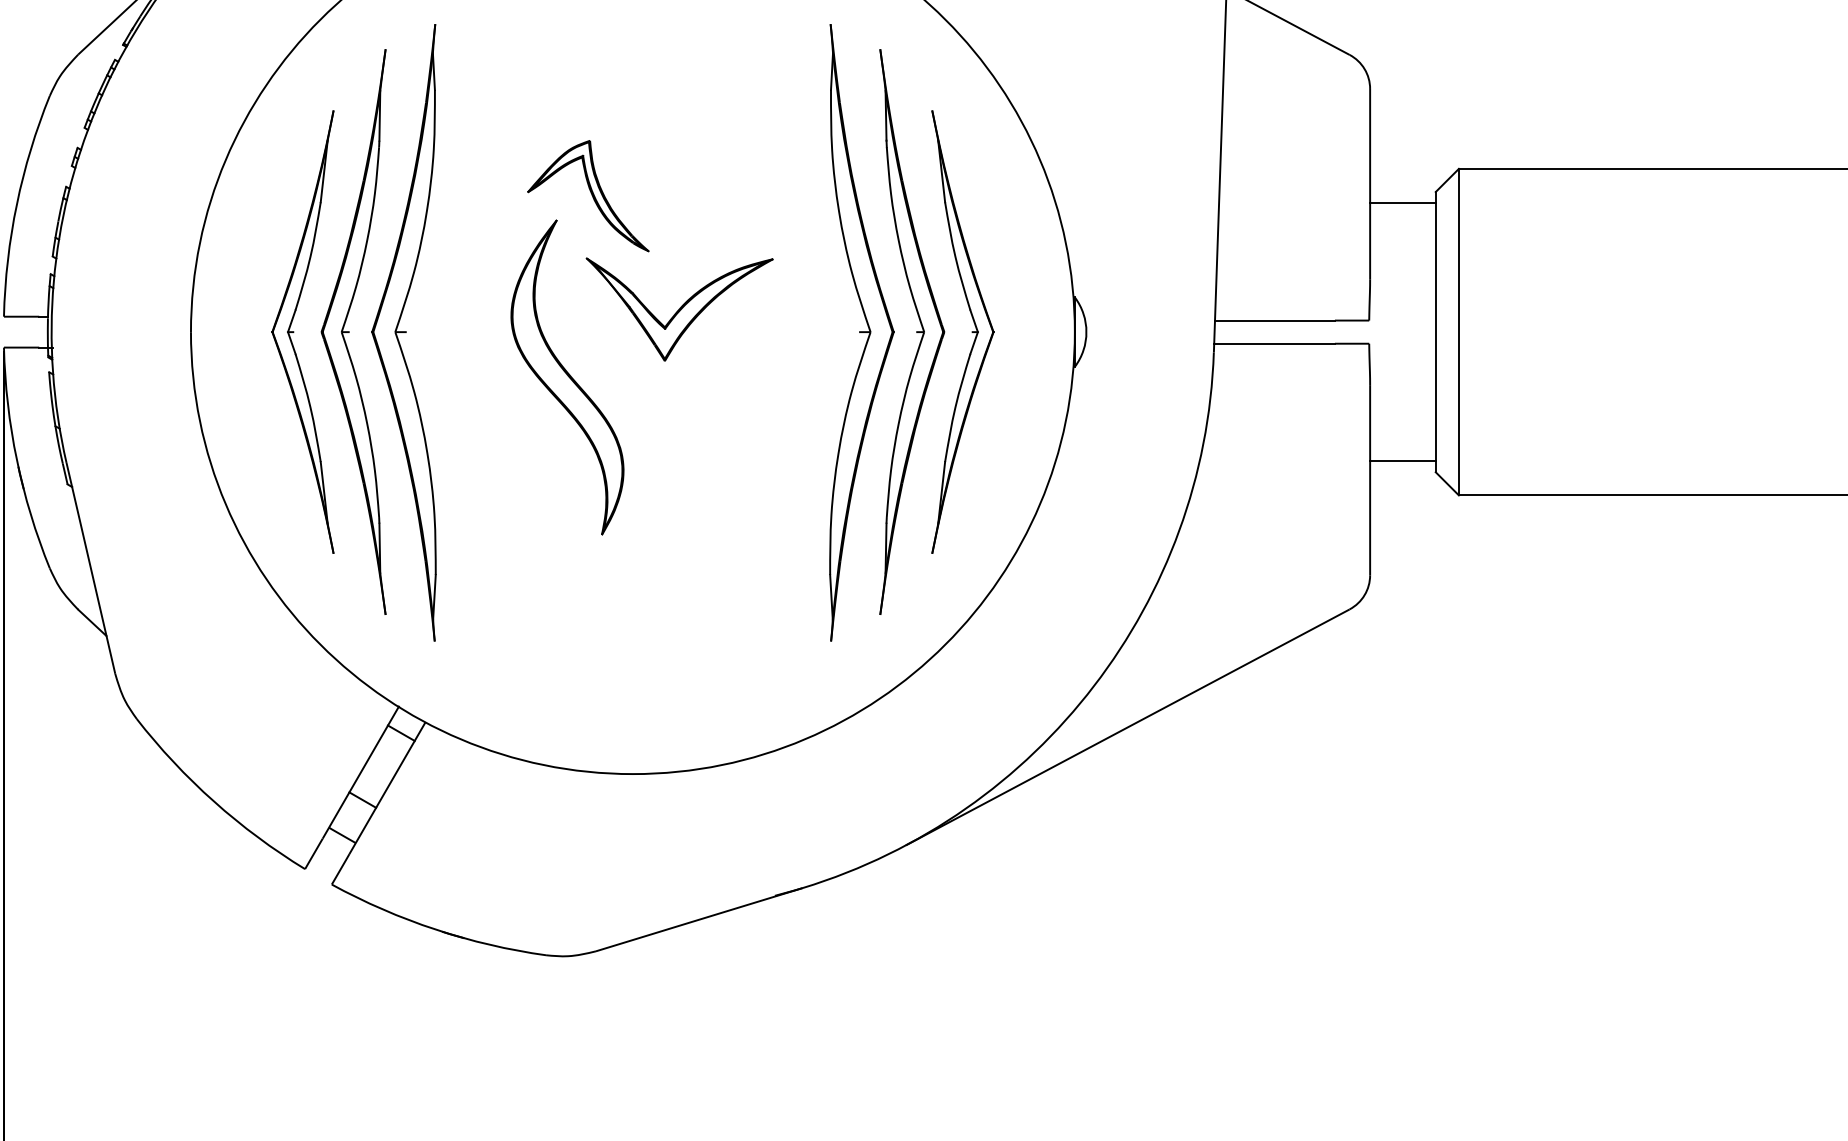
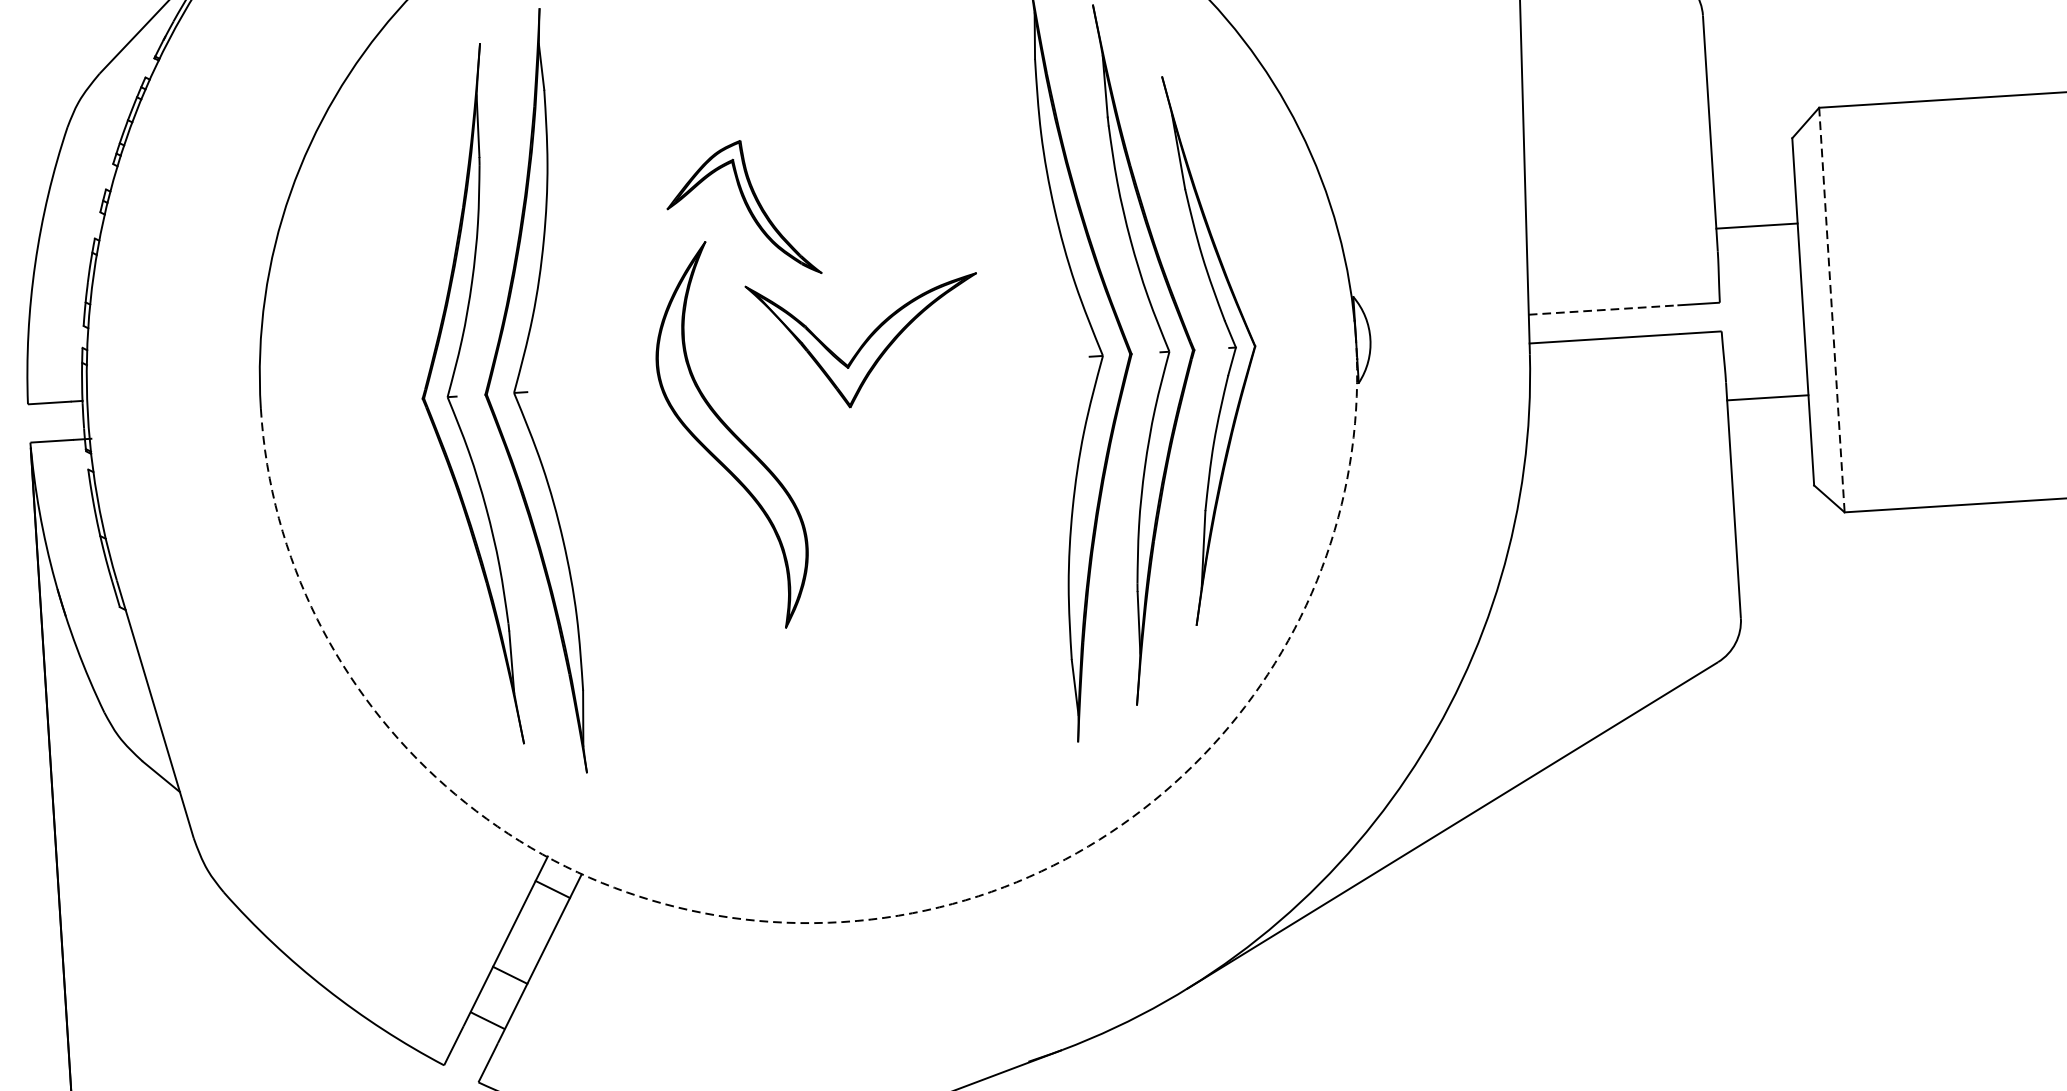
line: (1402, 202) -> (1756, 225), moved
line: (1274, 320) -> (1602, 310), solid -> dashed
part: (294, 331) -> (389, 400), removed
line: (1458, 332) -> (1831, 310), solid -> dashed
line: (1402, 461) -> (1767, 397), moved
arc: (632, 774) -> (842, 922), solid -> dashed

